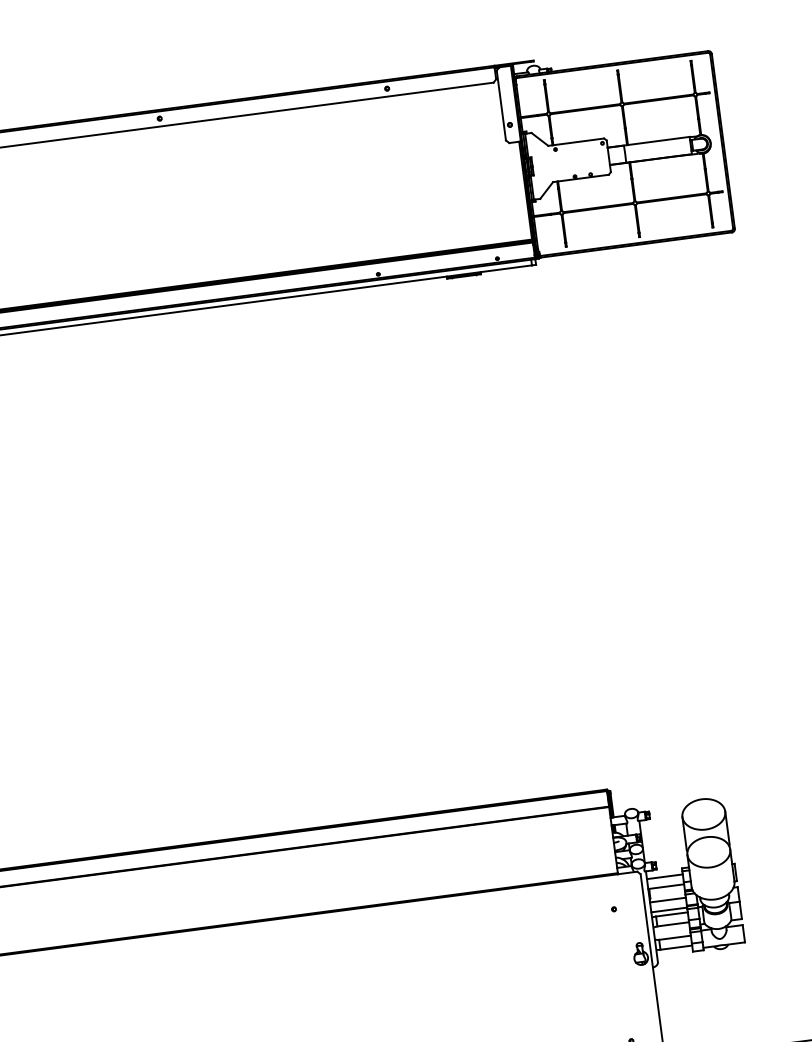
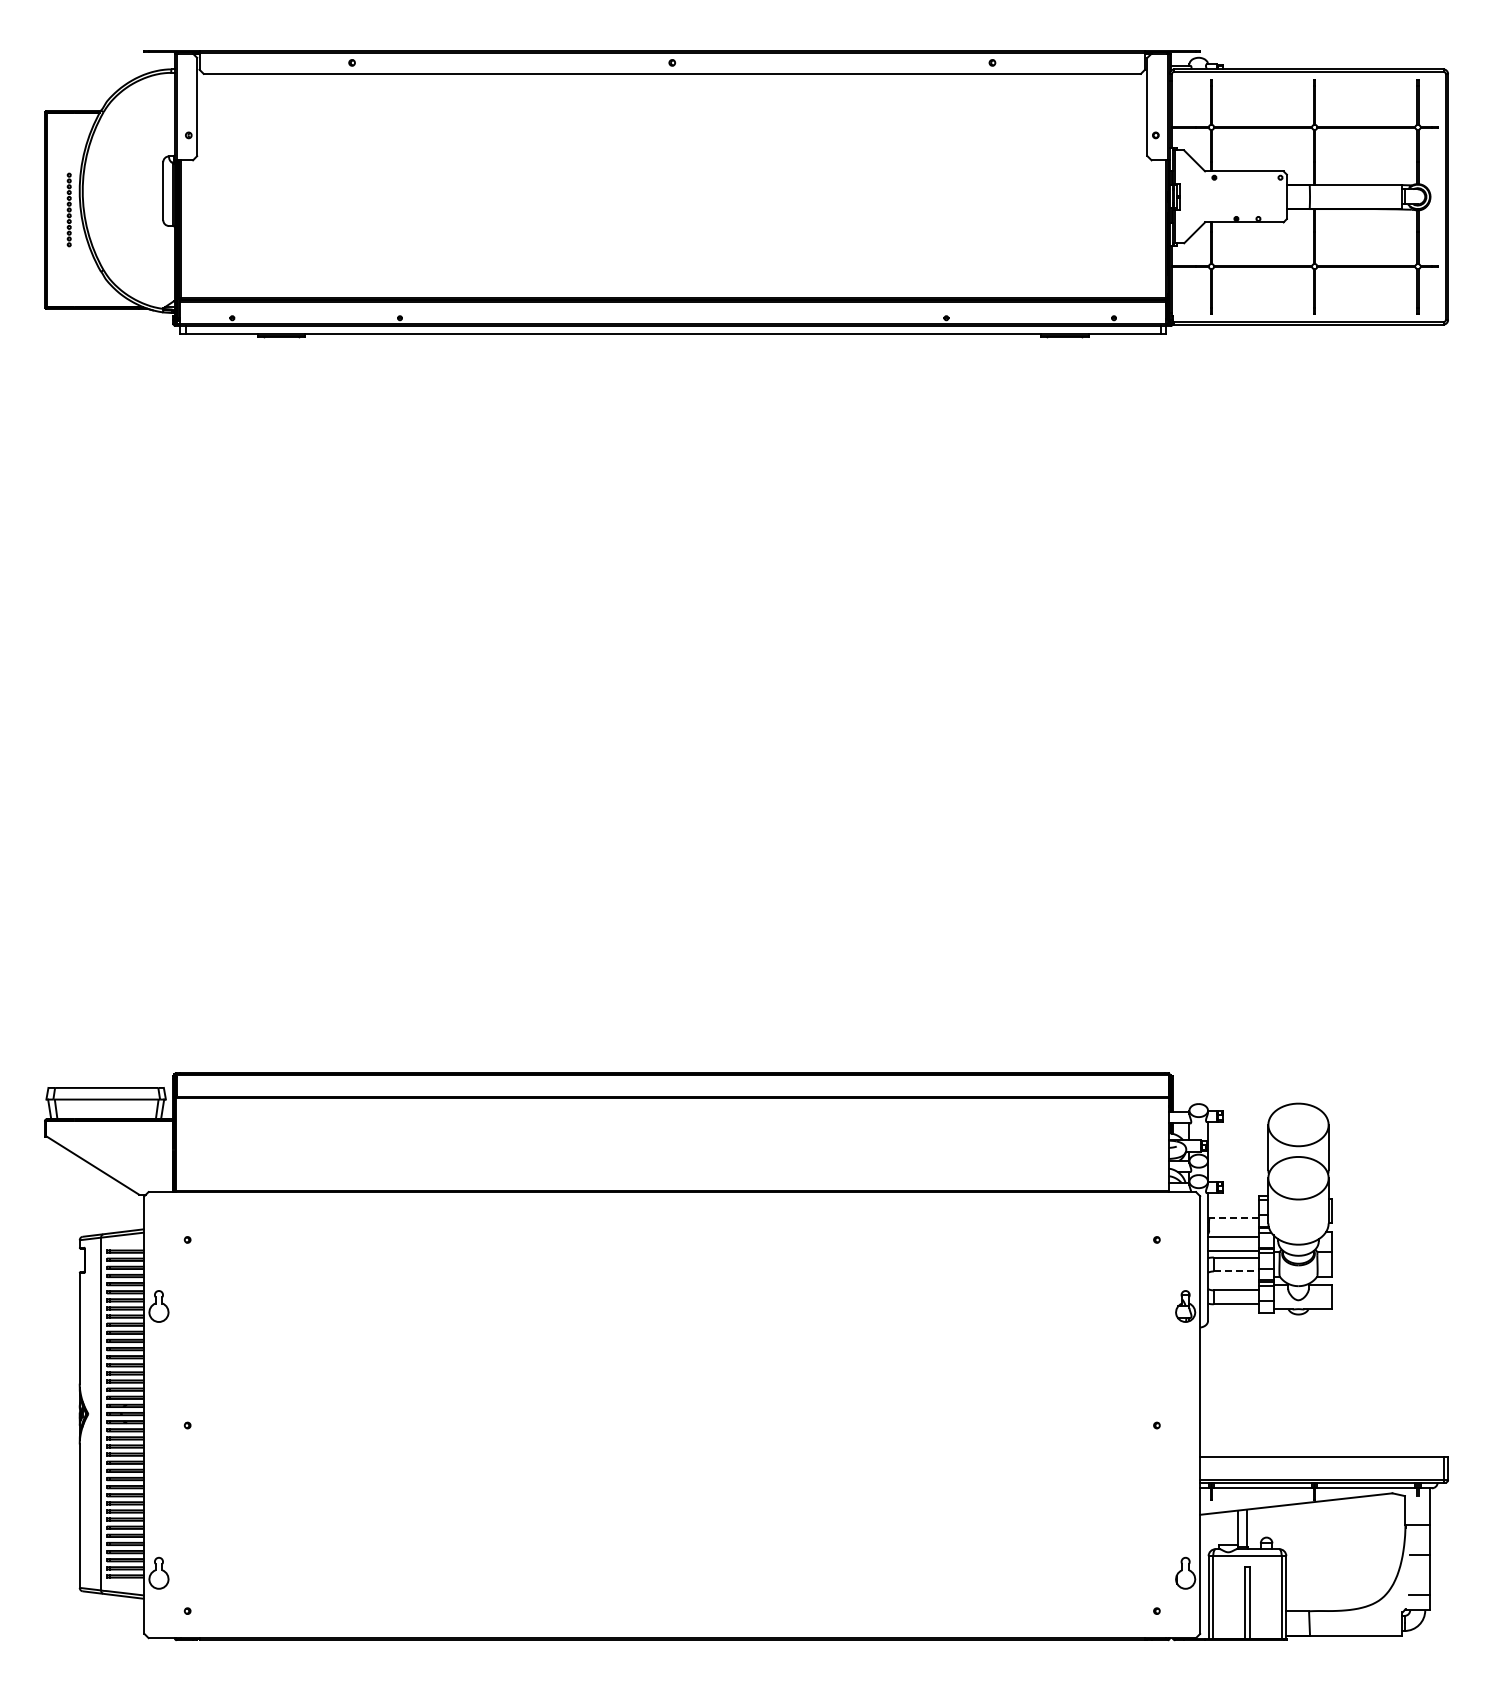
line: (665, 877) -> (1233, 1204), removed
line: (666, 886) -> (1233, 1218), solid -> dashed
line: (673, 924) -> (1236, 1271), solid -> dashed

